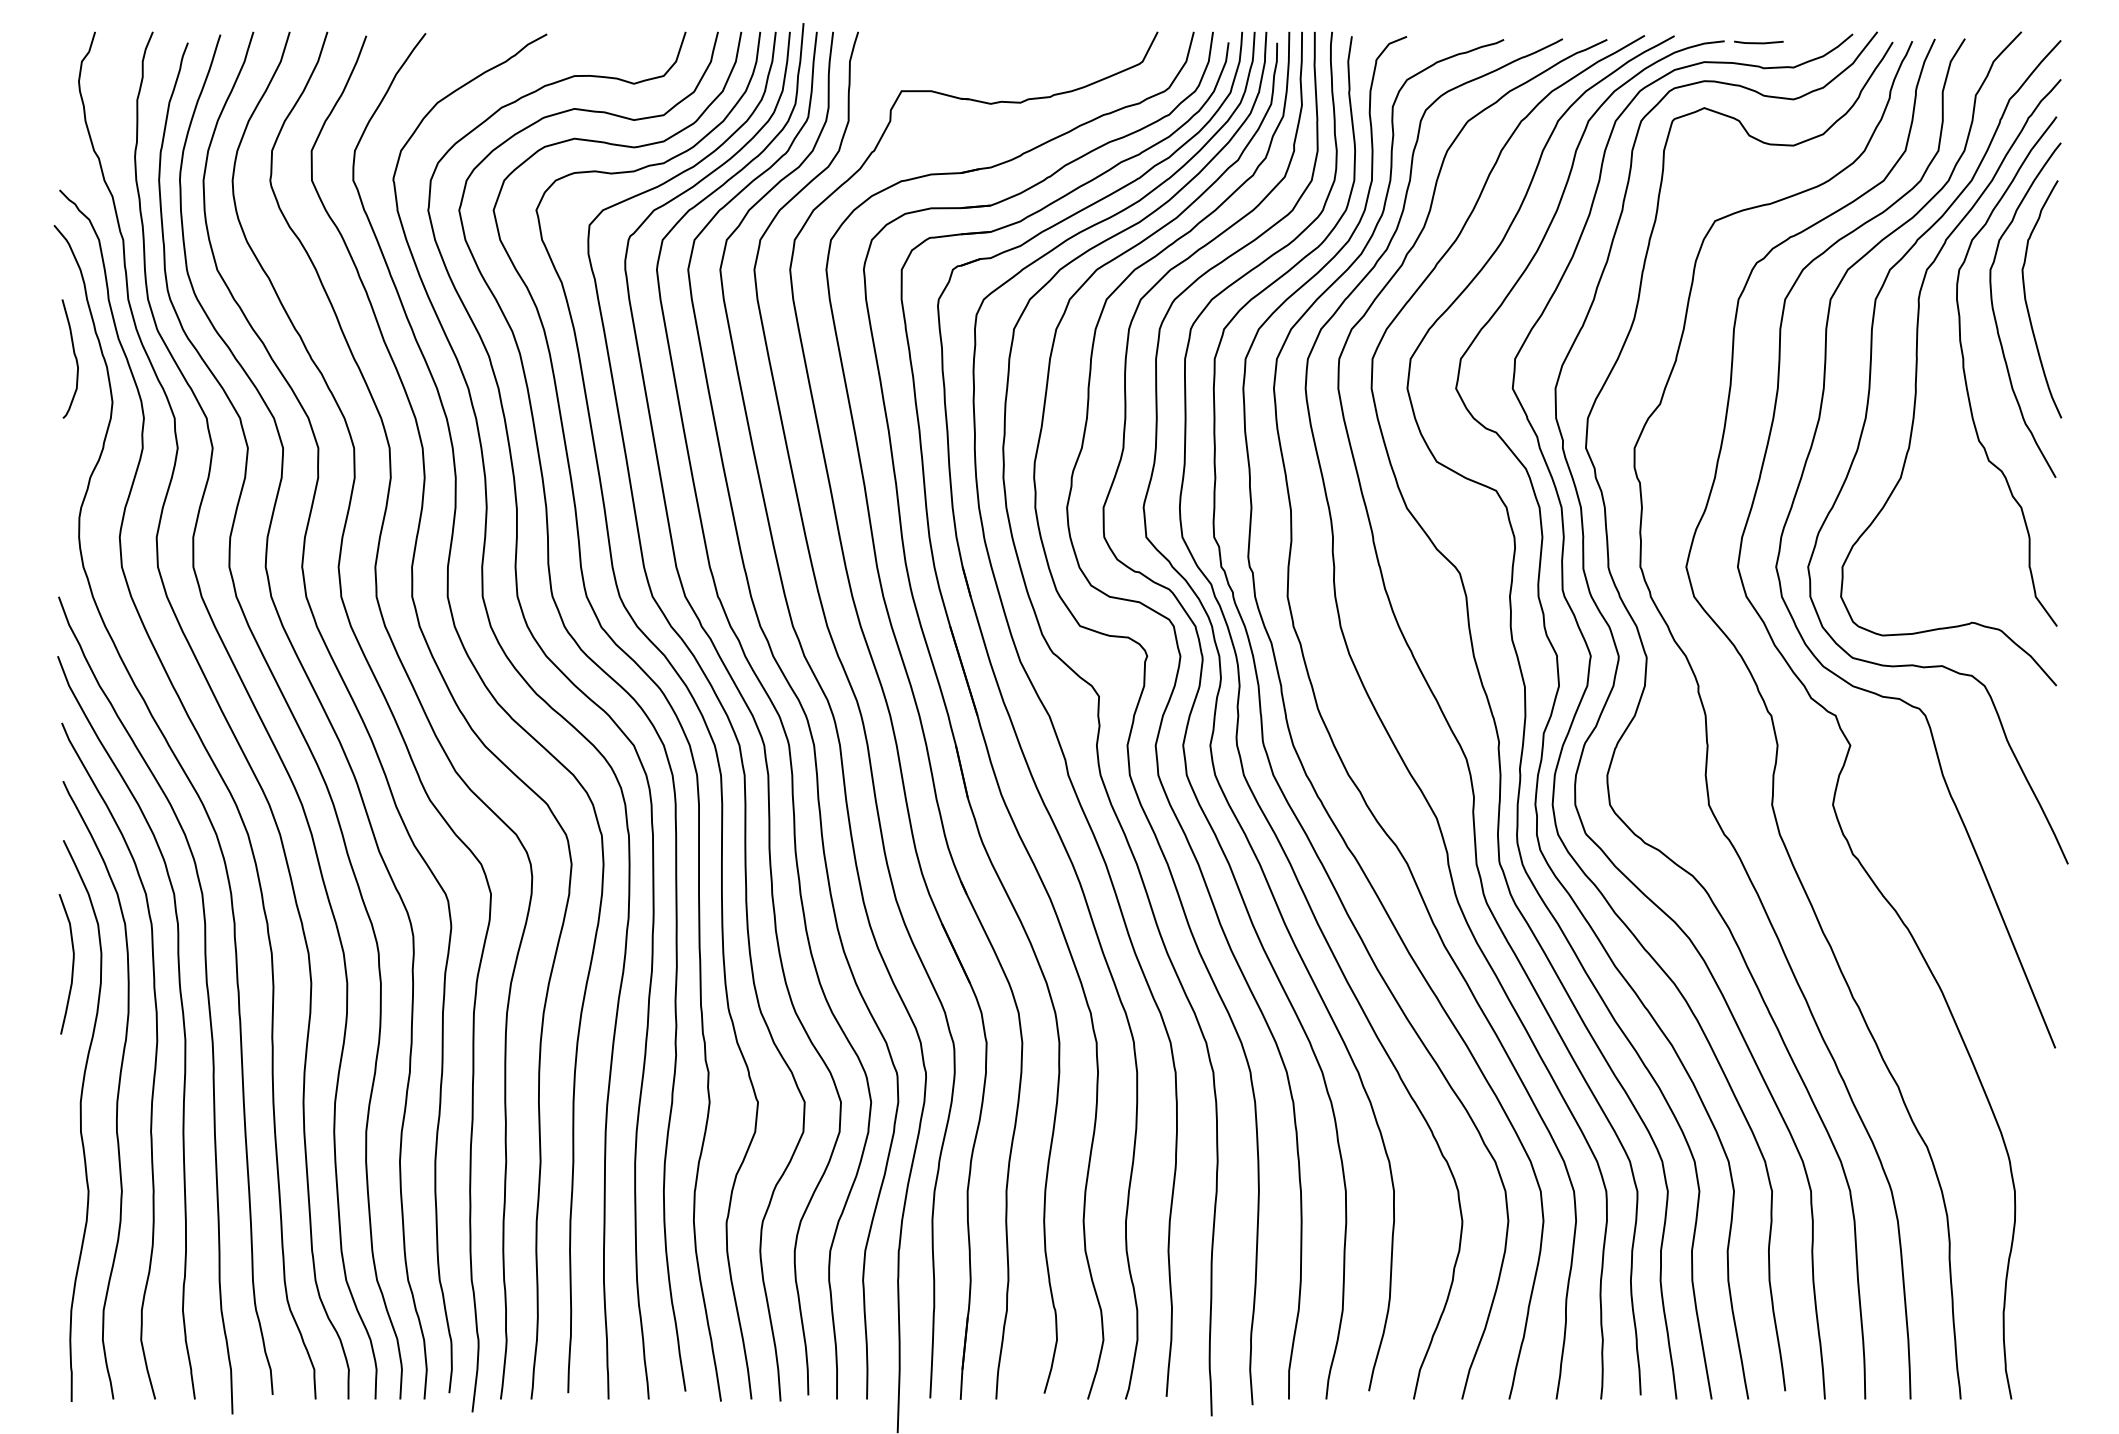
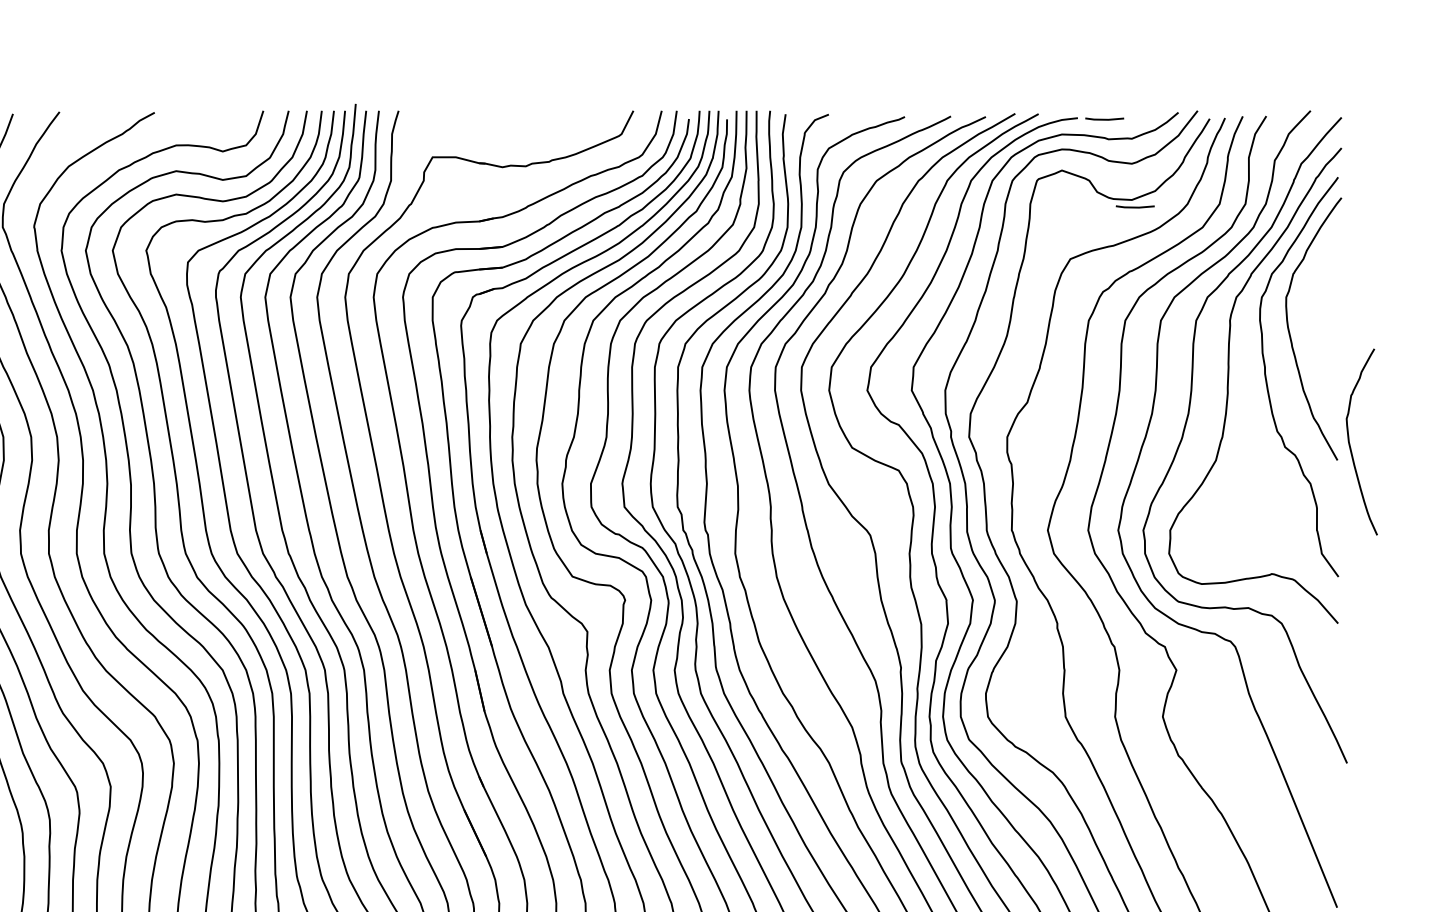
line: (1797, 154) -> (1135, 206), added
curve: (2027, 303) -> (1350, 445), moved

